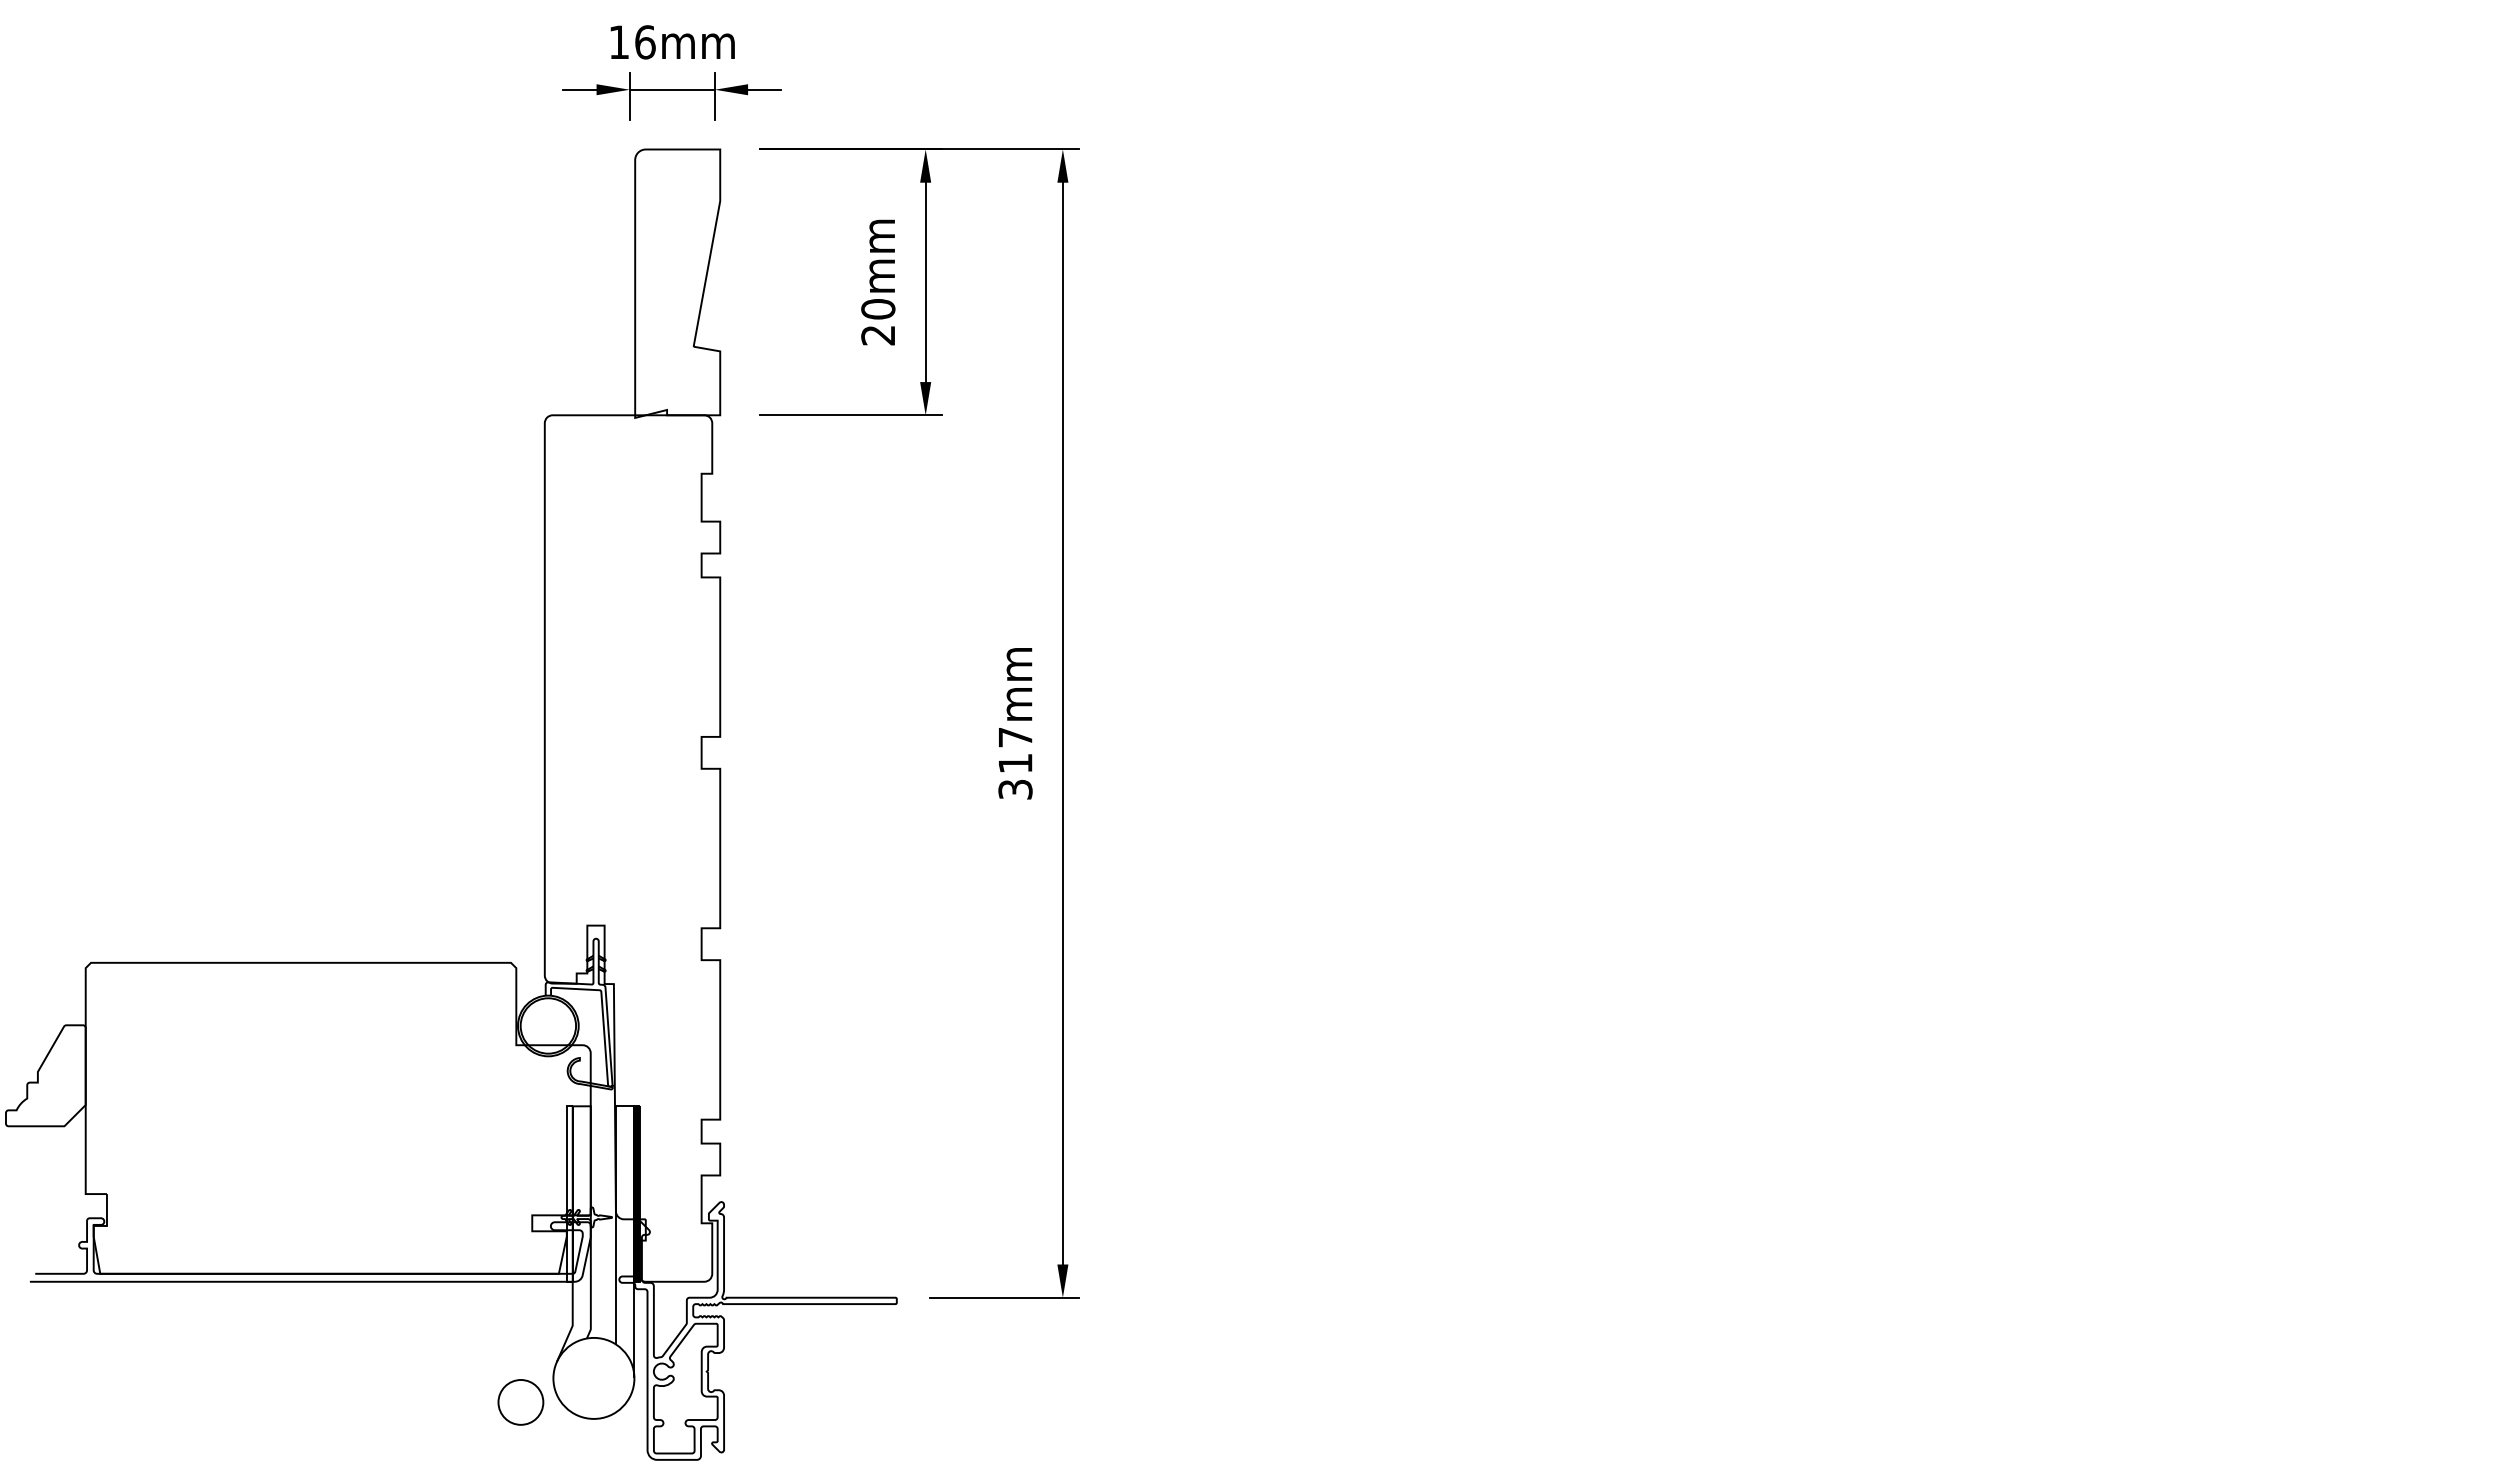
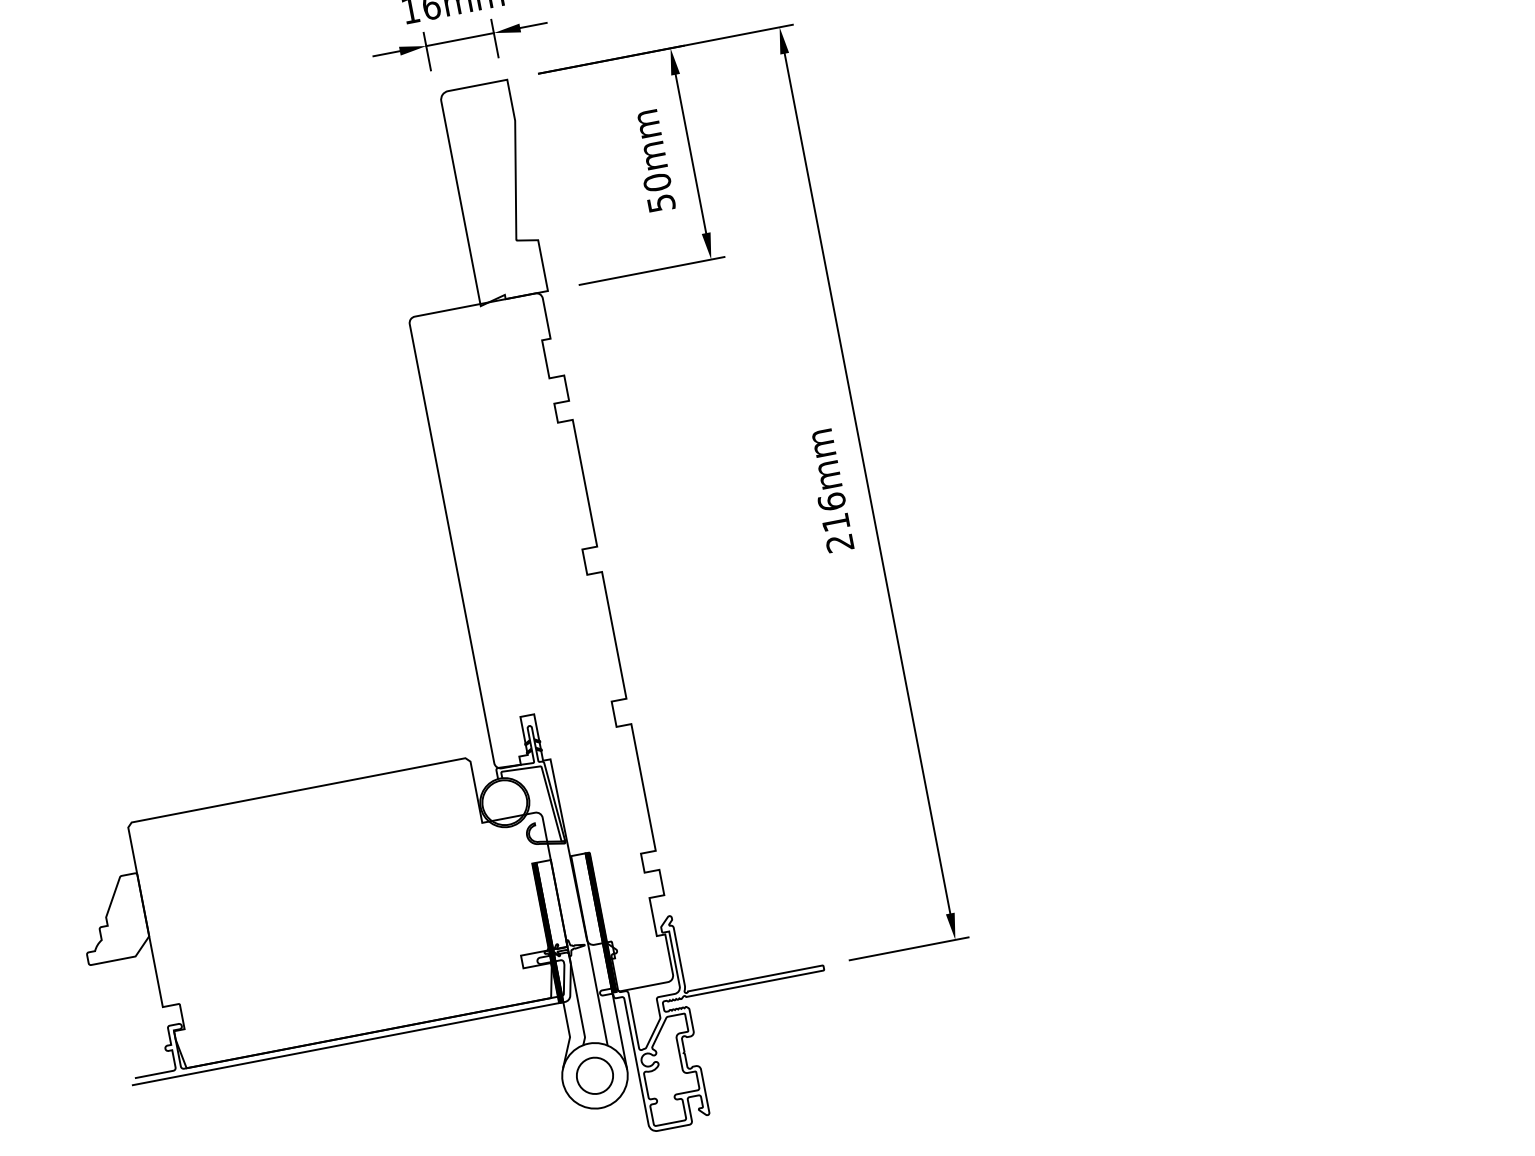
text: (878, 335) -> (661, 203), 20mm -> 50mm
text: (1015, 763) -> (835, 522), 317mm -> 216mm
hatch: (569, 1193) -> (547, 932), added
circle: (520, 1402) -> (594, 1075), moved

